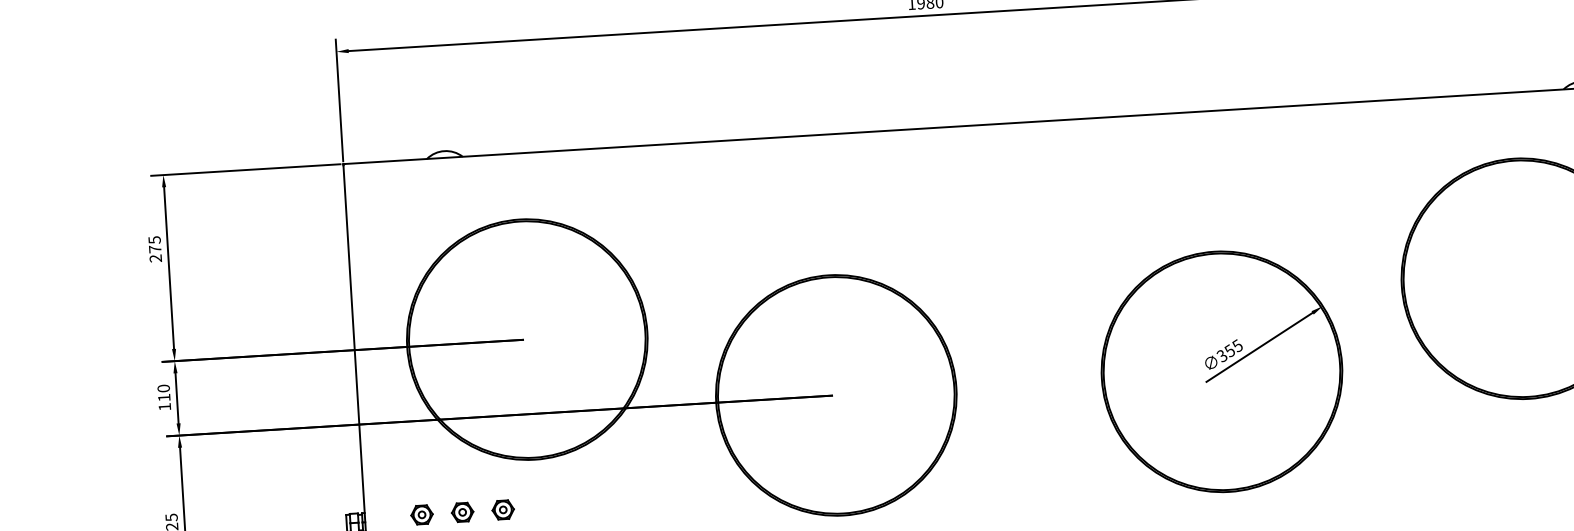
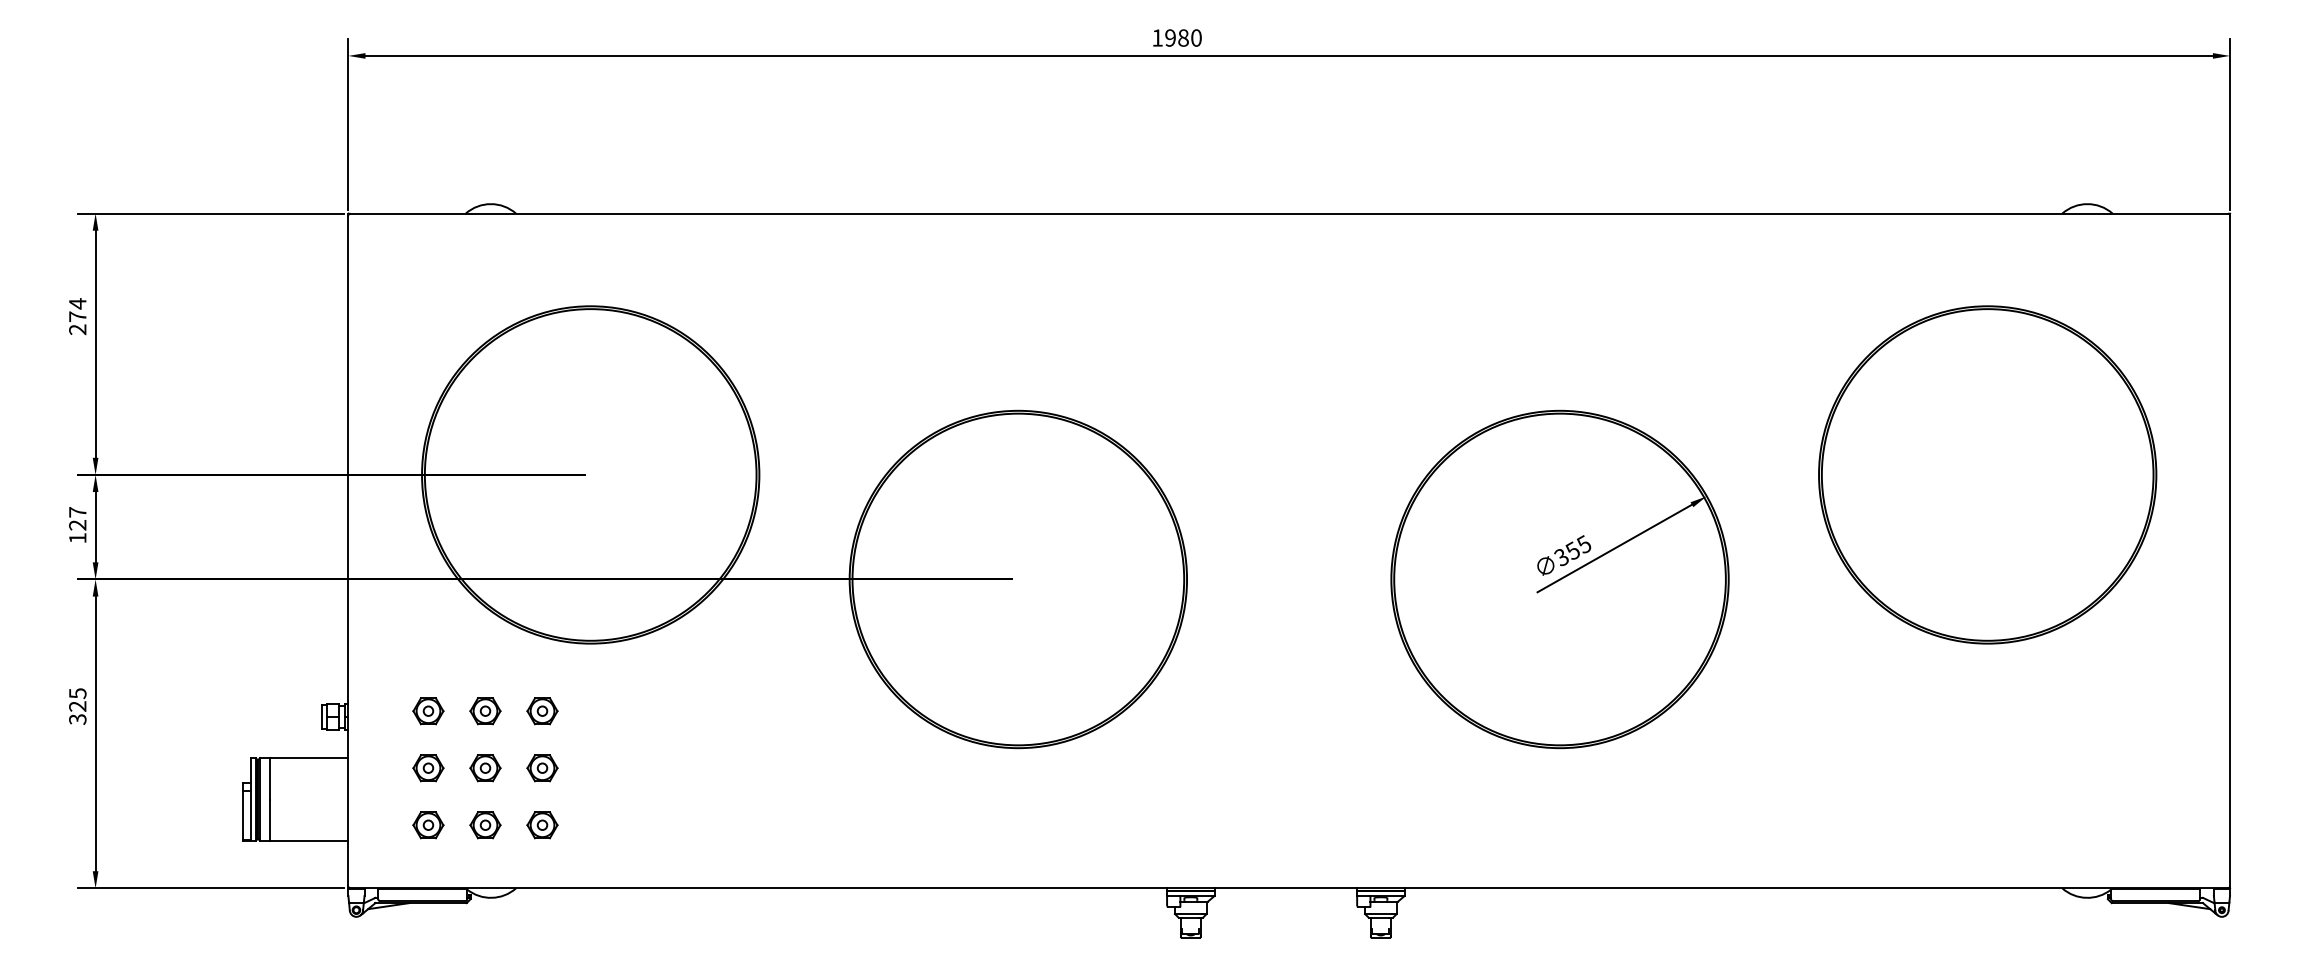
text: (154, 239) -> (77, 303), 275 -> 274
text: (163, 392) -> (77, 518), 110 -> 127

